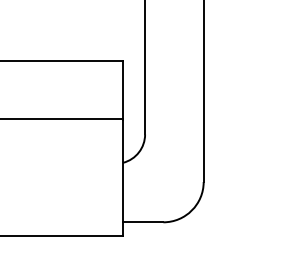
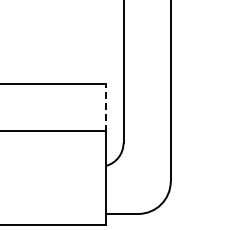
line: (122, 90) -> (105, 107), solid -> dashed

